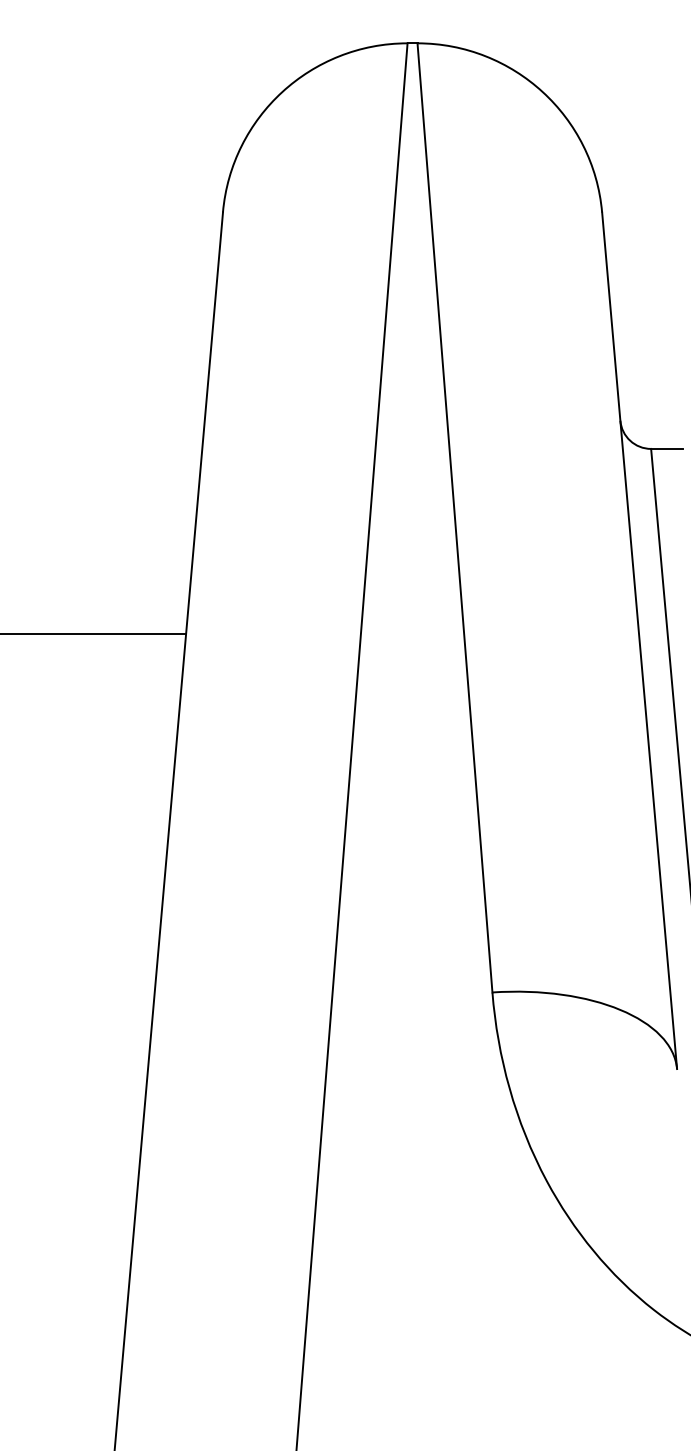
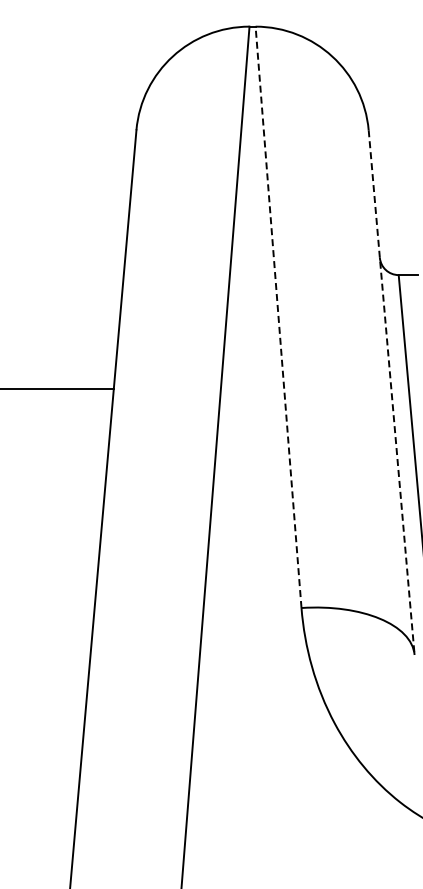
line: (454, 518) -> (278, 317), solid -> dashed
line: (639, 642) -> (391, 393), solid -> dashed

